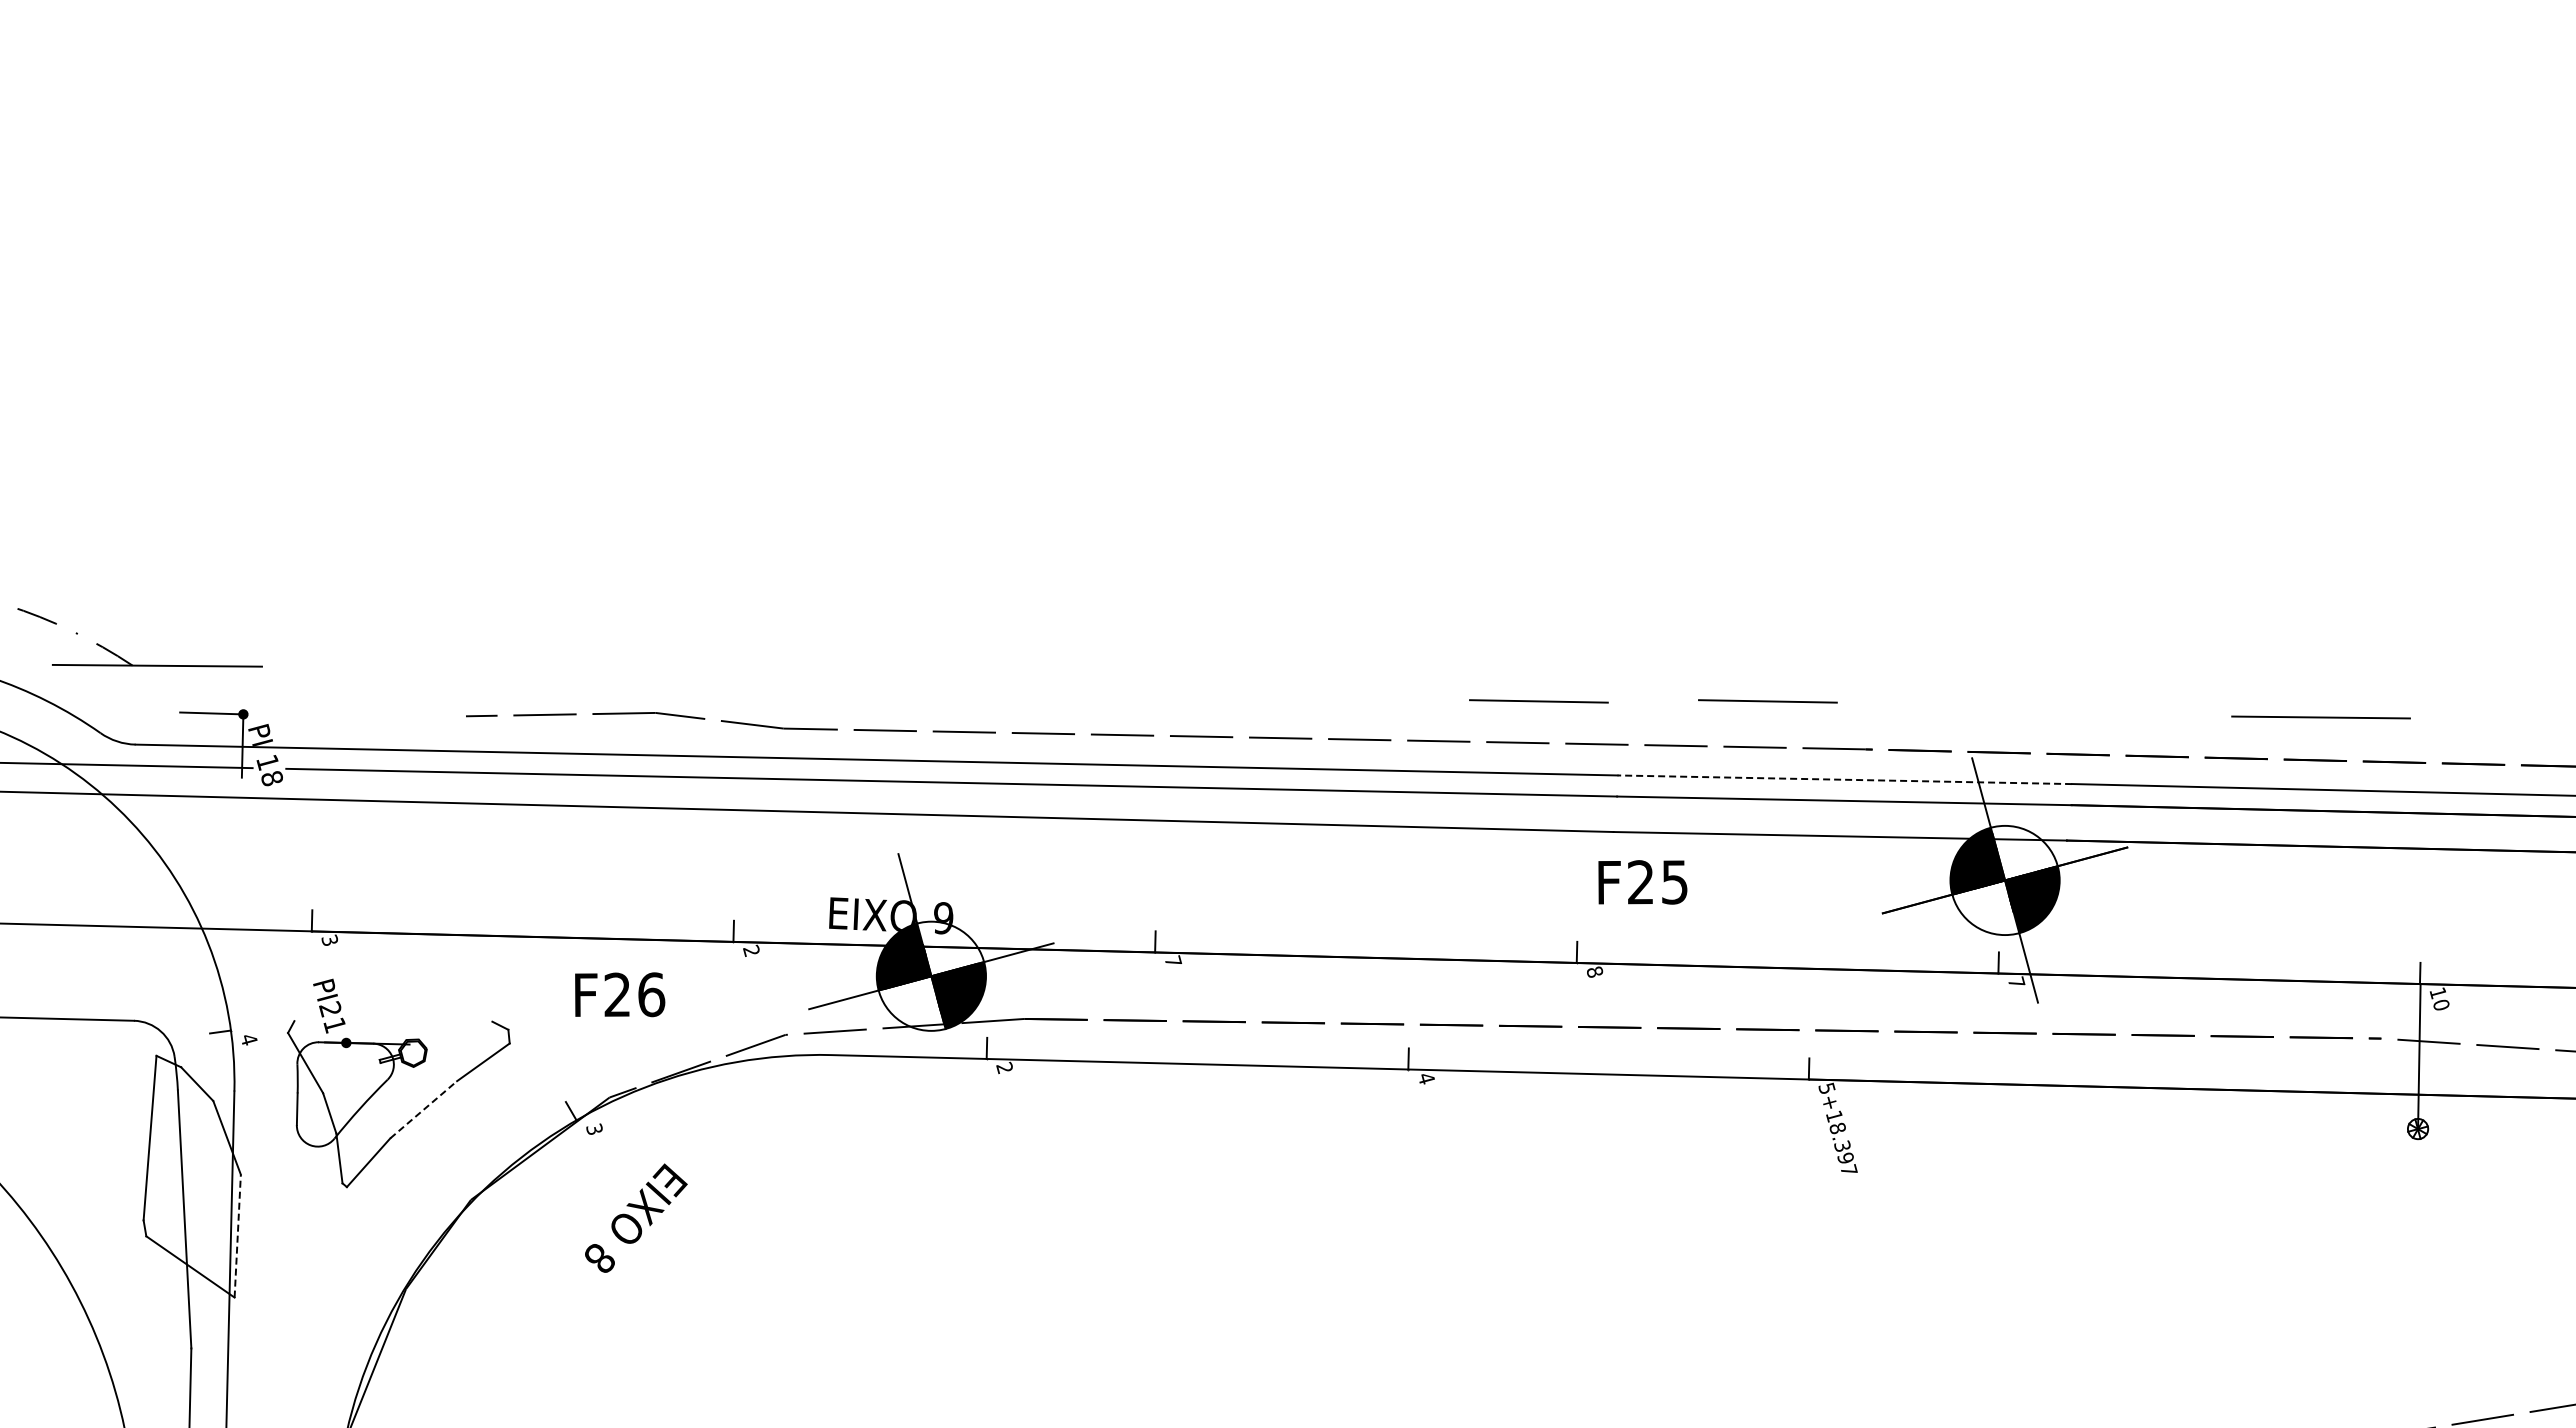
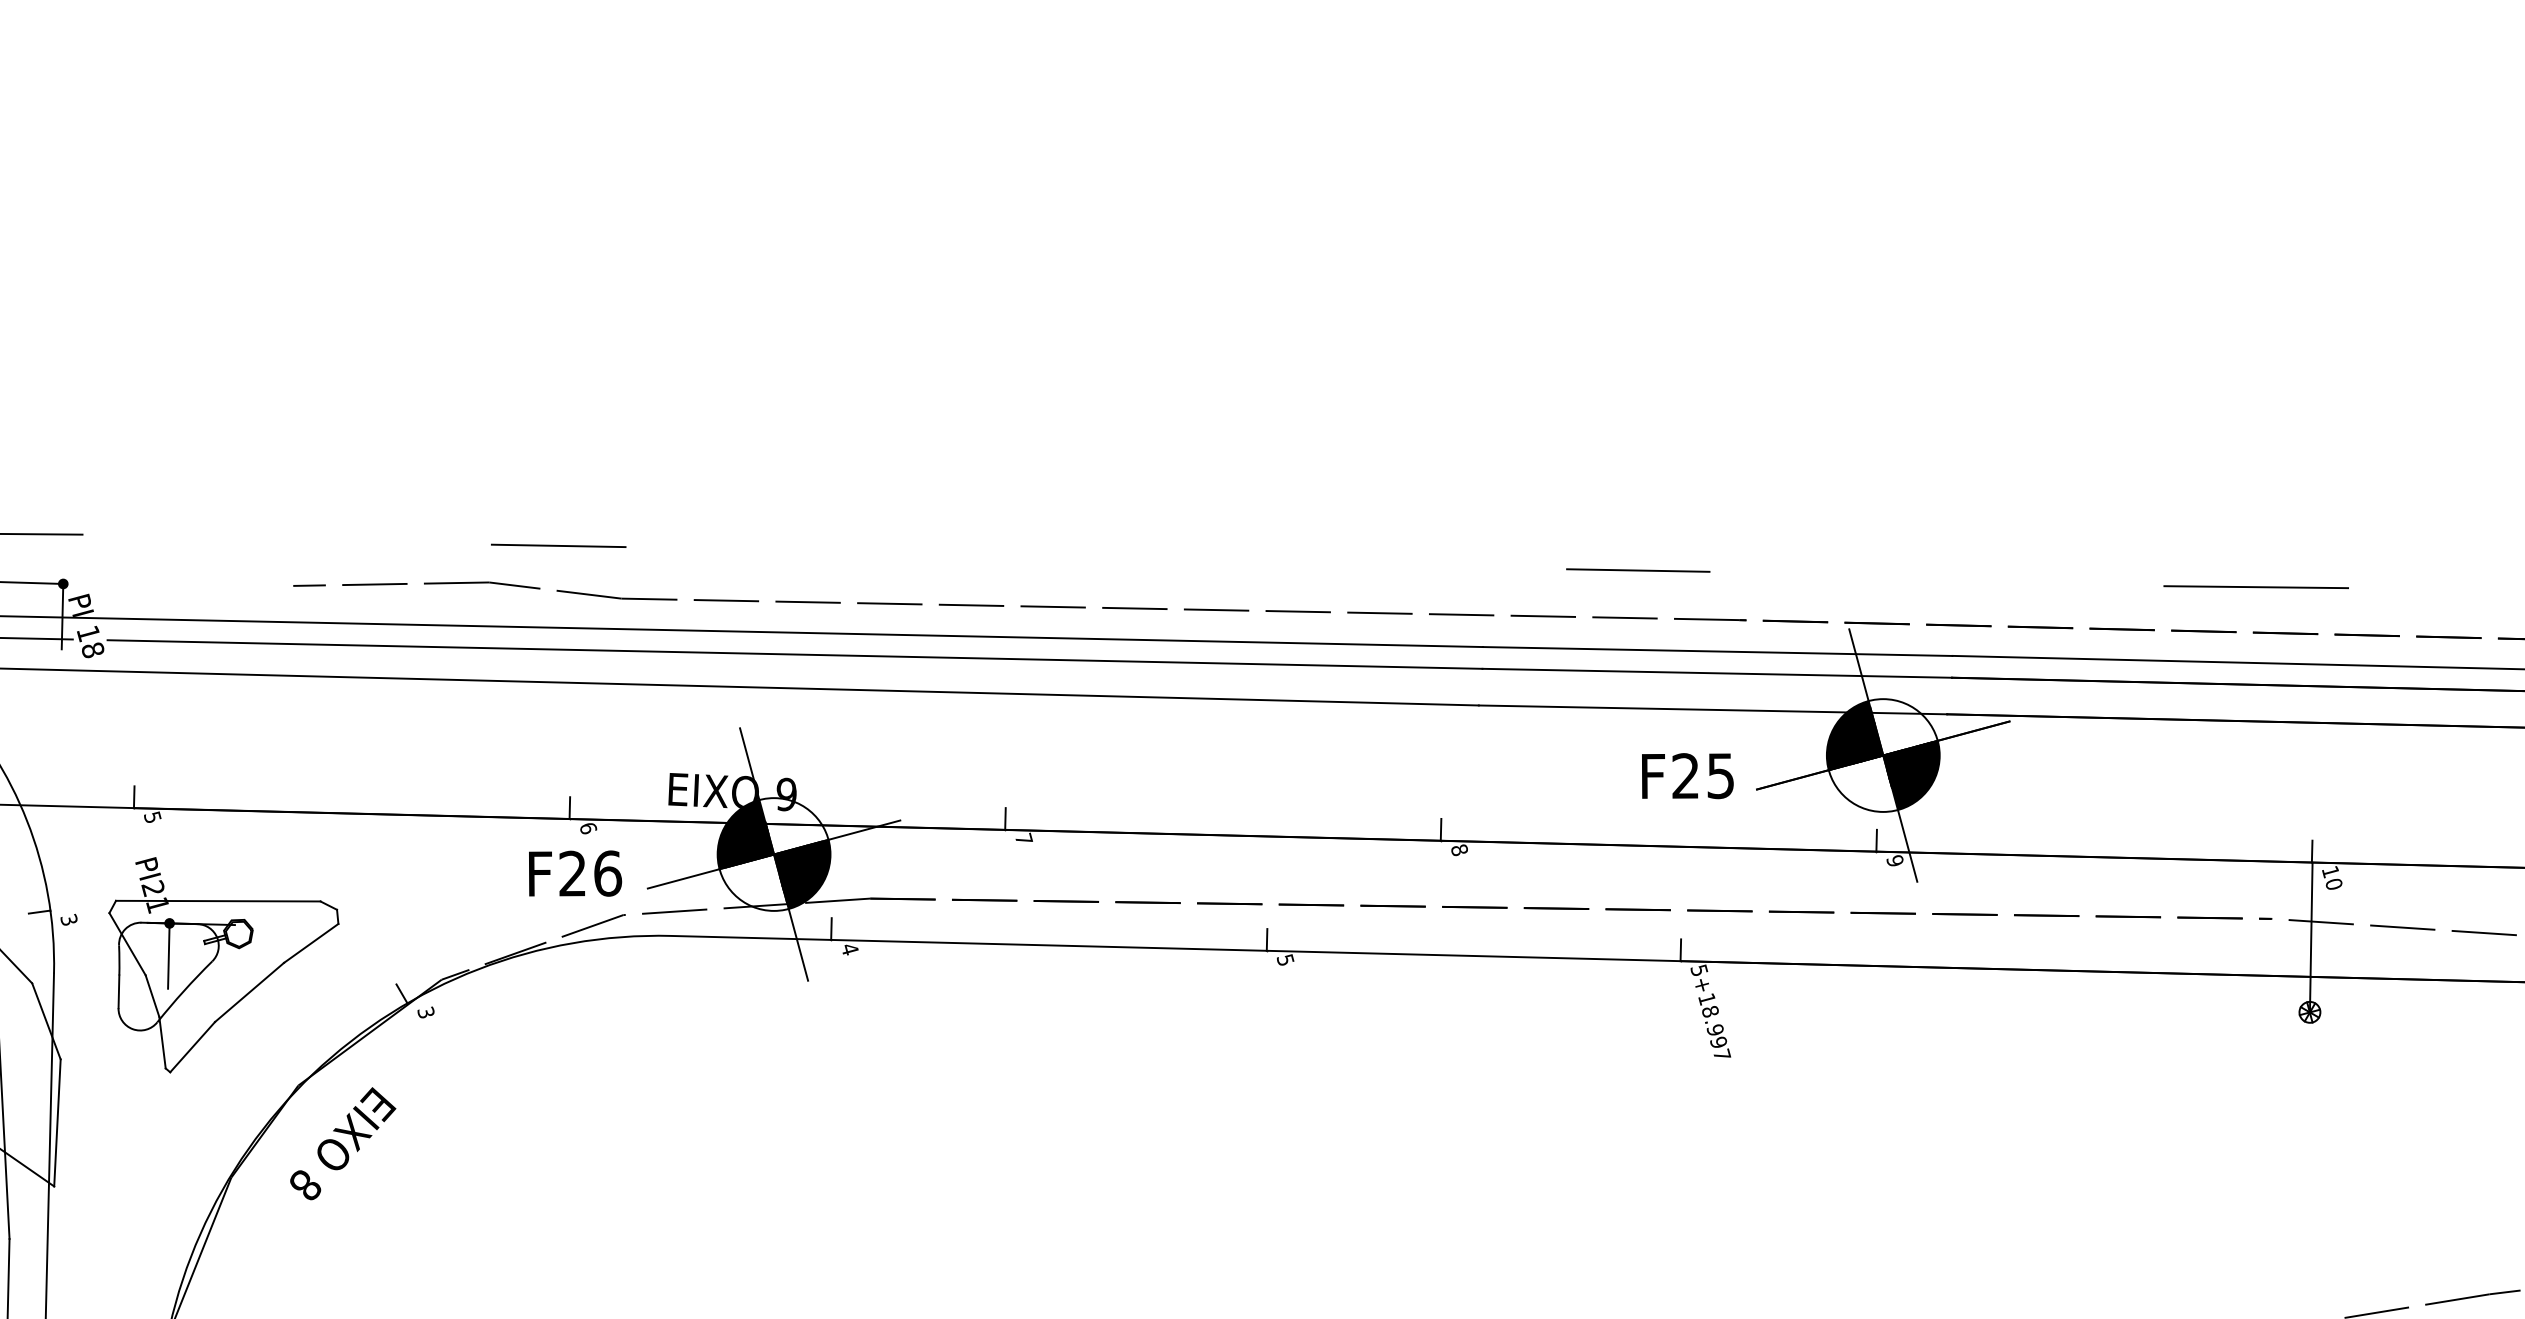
line: (722, 677) -> (558, 545), added
line: (1538, 701) -> (1401, 570), removed
line: (2320, 717) -> (2255, 587), moved
line: (1844, 779) -> (1717, 651), dashed -> solid
text: (1642, 882) -> (1687, 776), moved
text: (330, 939) -> (153, 816), 3 -> 5
text: (751, 950) -> (588, 827), 2 -> 6
text: (2016, 981) -> (1895, 859), 7 -> 9
text: (620, 994) -> (575, 873), moved
line: (393, 1021) -> (218, 901), added
text: (248, 1039) -> (68, 919), 4 -> 3
line: (954, 1063) -> (797, 944), added
text: (1004, 1067) -> (849, 948), 2 -> 4
line: (345, 1074) -> (168, 955), added
text: (1426, 1078) -> (1285, 960), 4 -> 5
line: (423, 1109) -> (249, 992), dashed -> solid
text: (1842, 1145) -> (1715, 1029), 5+18.397 -> 5+18.997
text: (636, 1217) -> (343, 1142), moved
line: (237, 1236) -> (57, 1123), dashed -> solid

